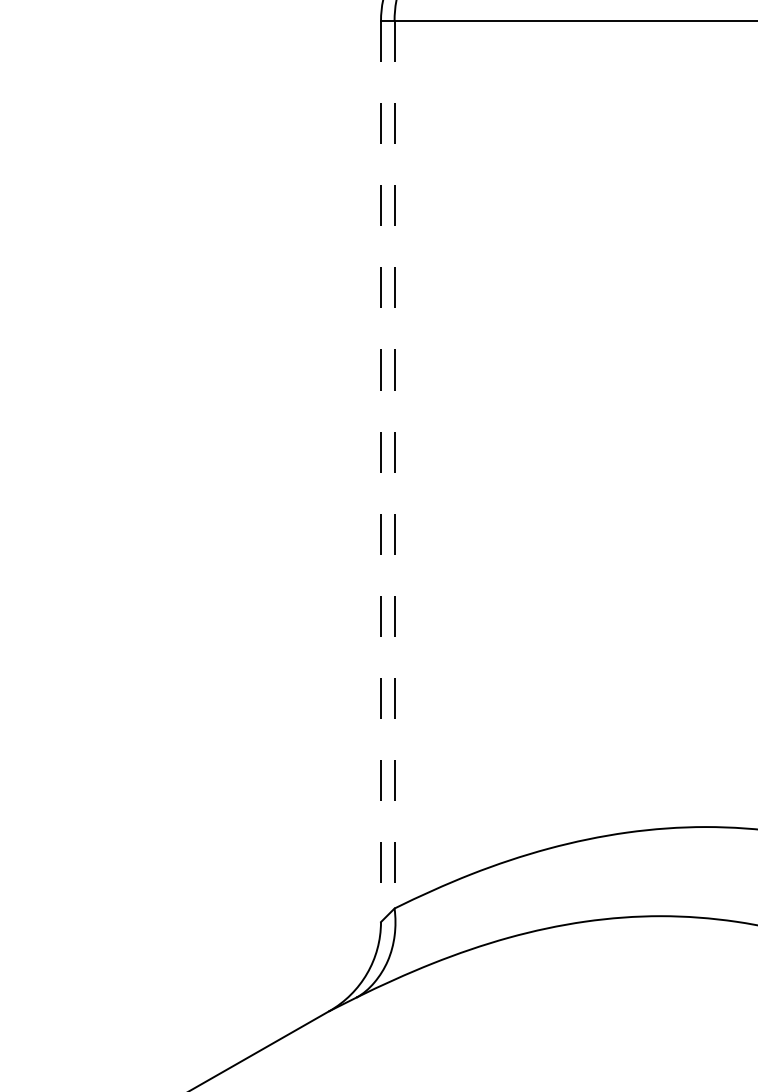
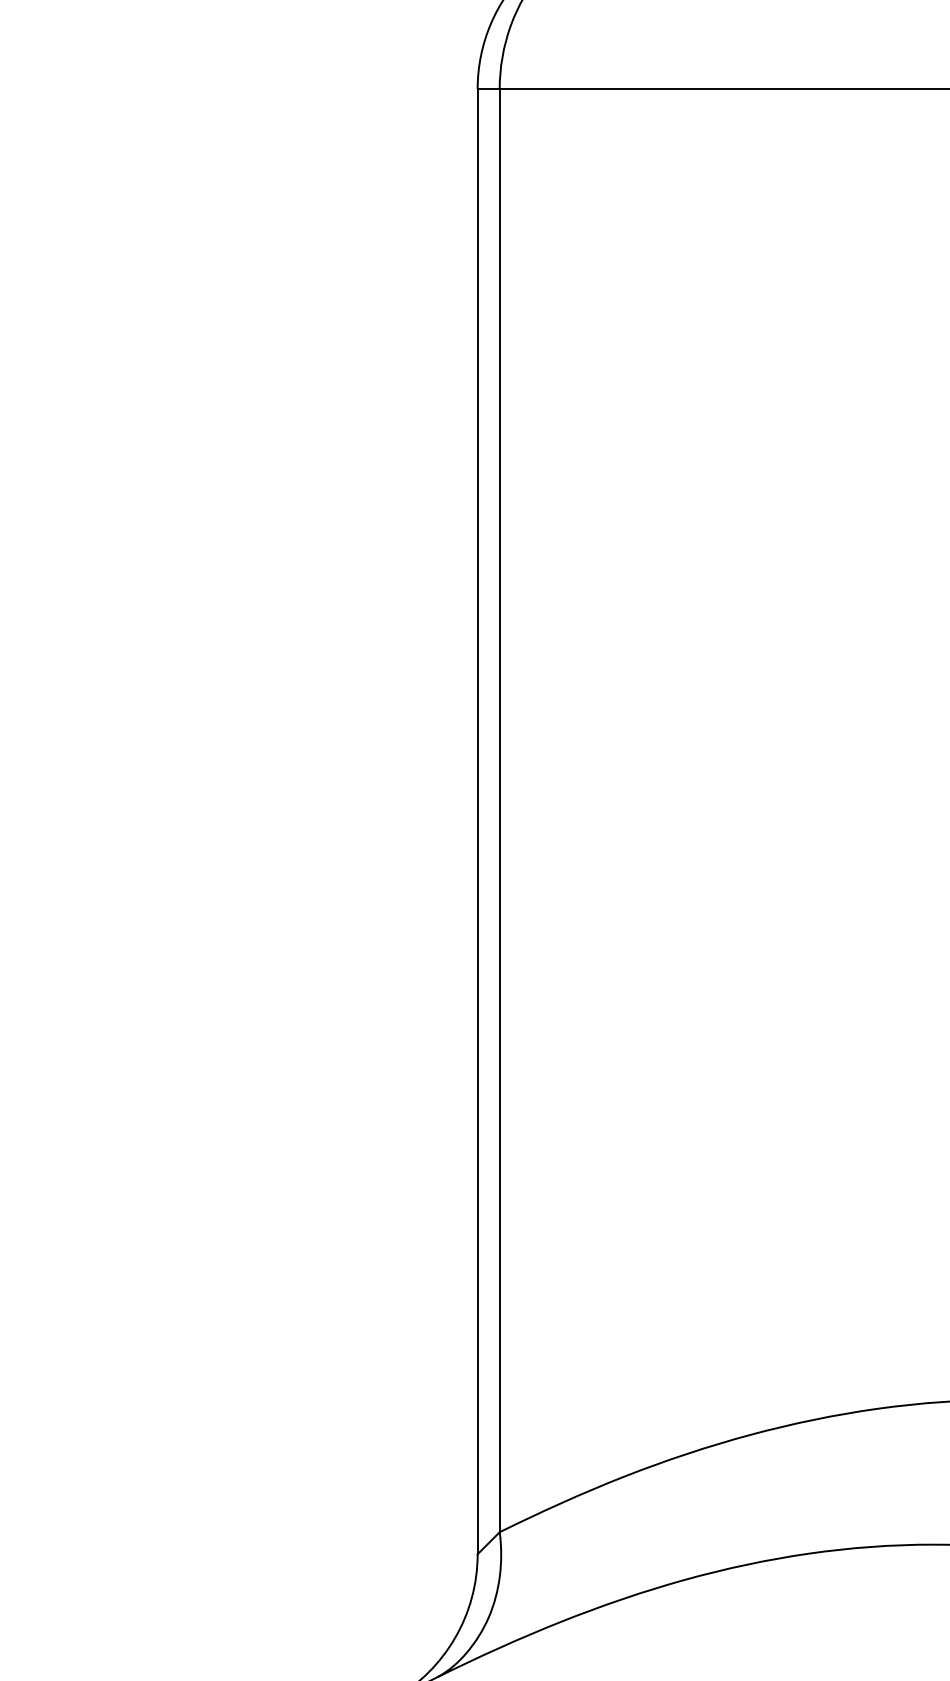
line: (394, 464) -> (499, 810), dashed -> solid
line: (381, 471) -> (478, 821), dashed -> solid

